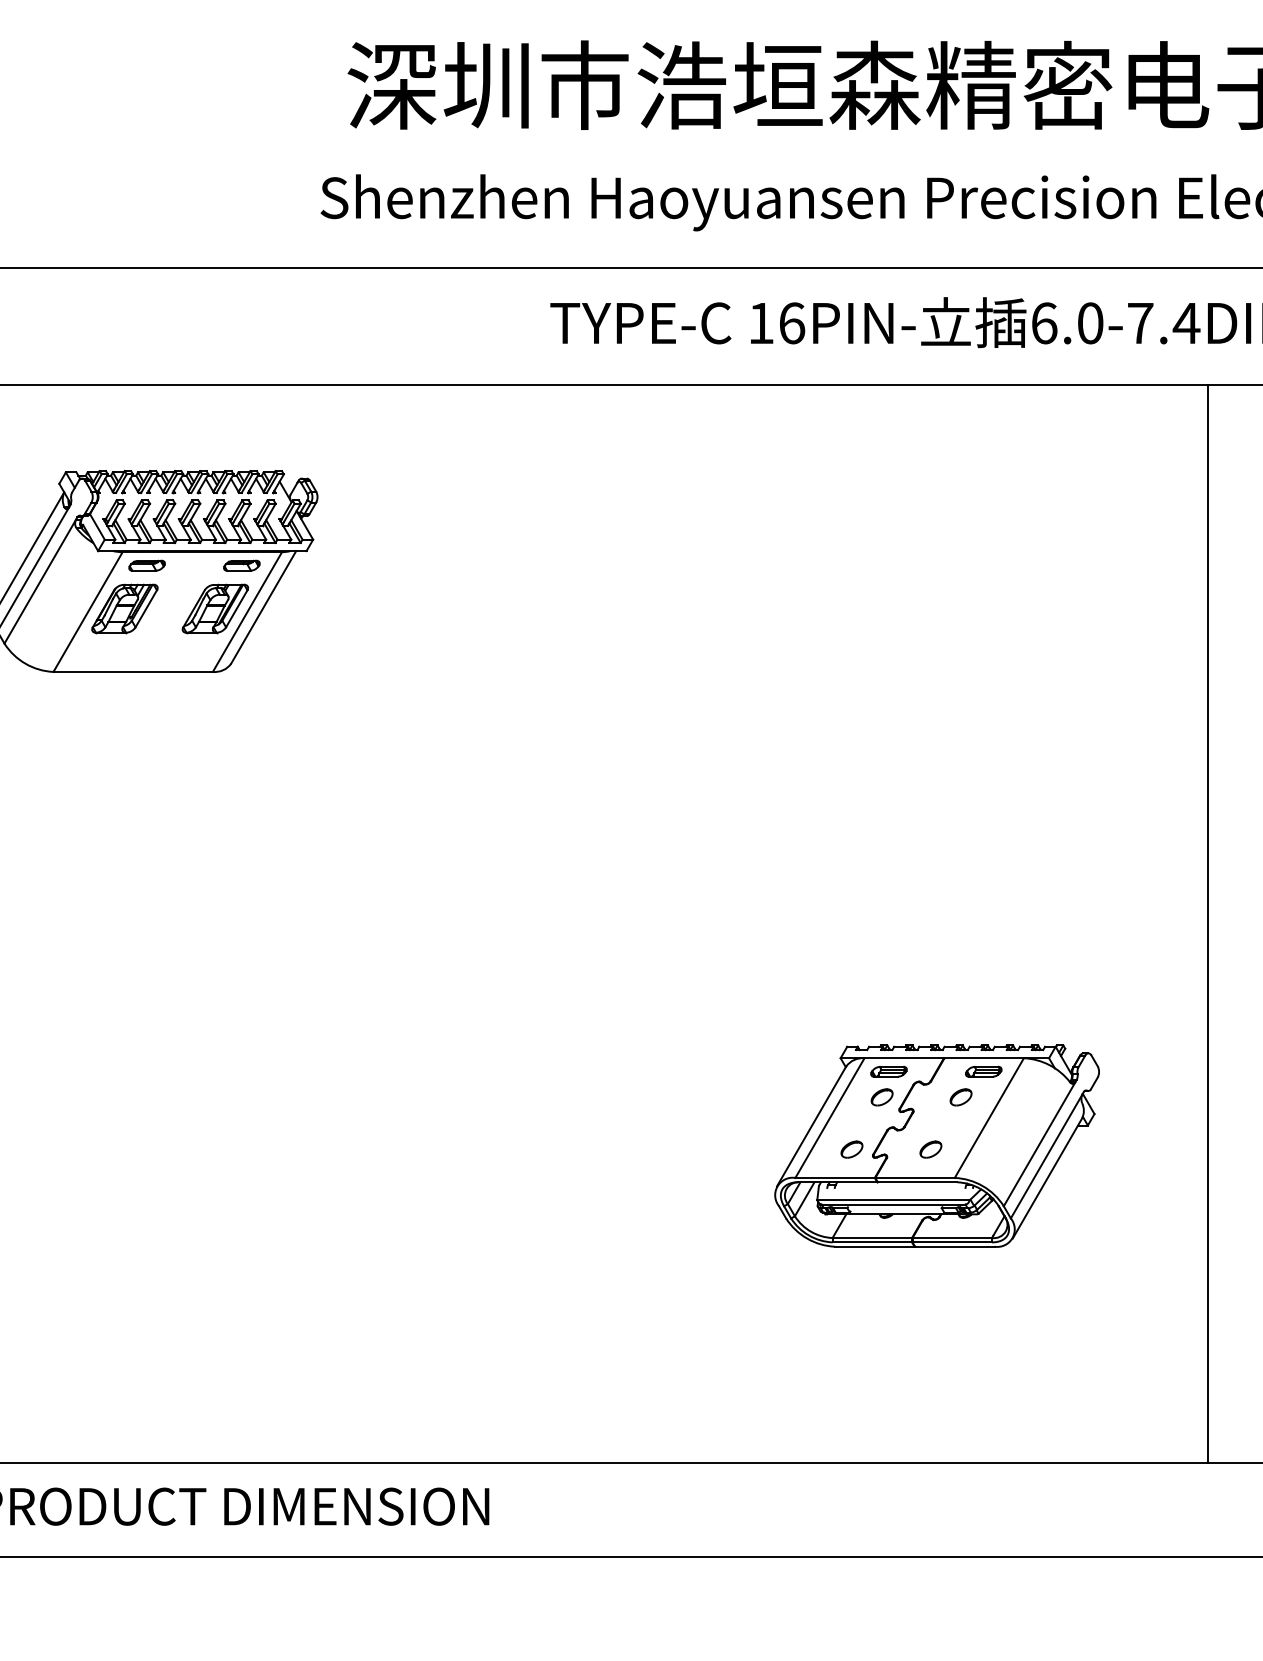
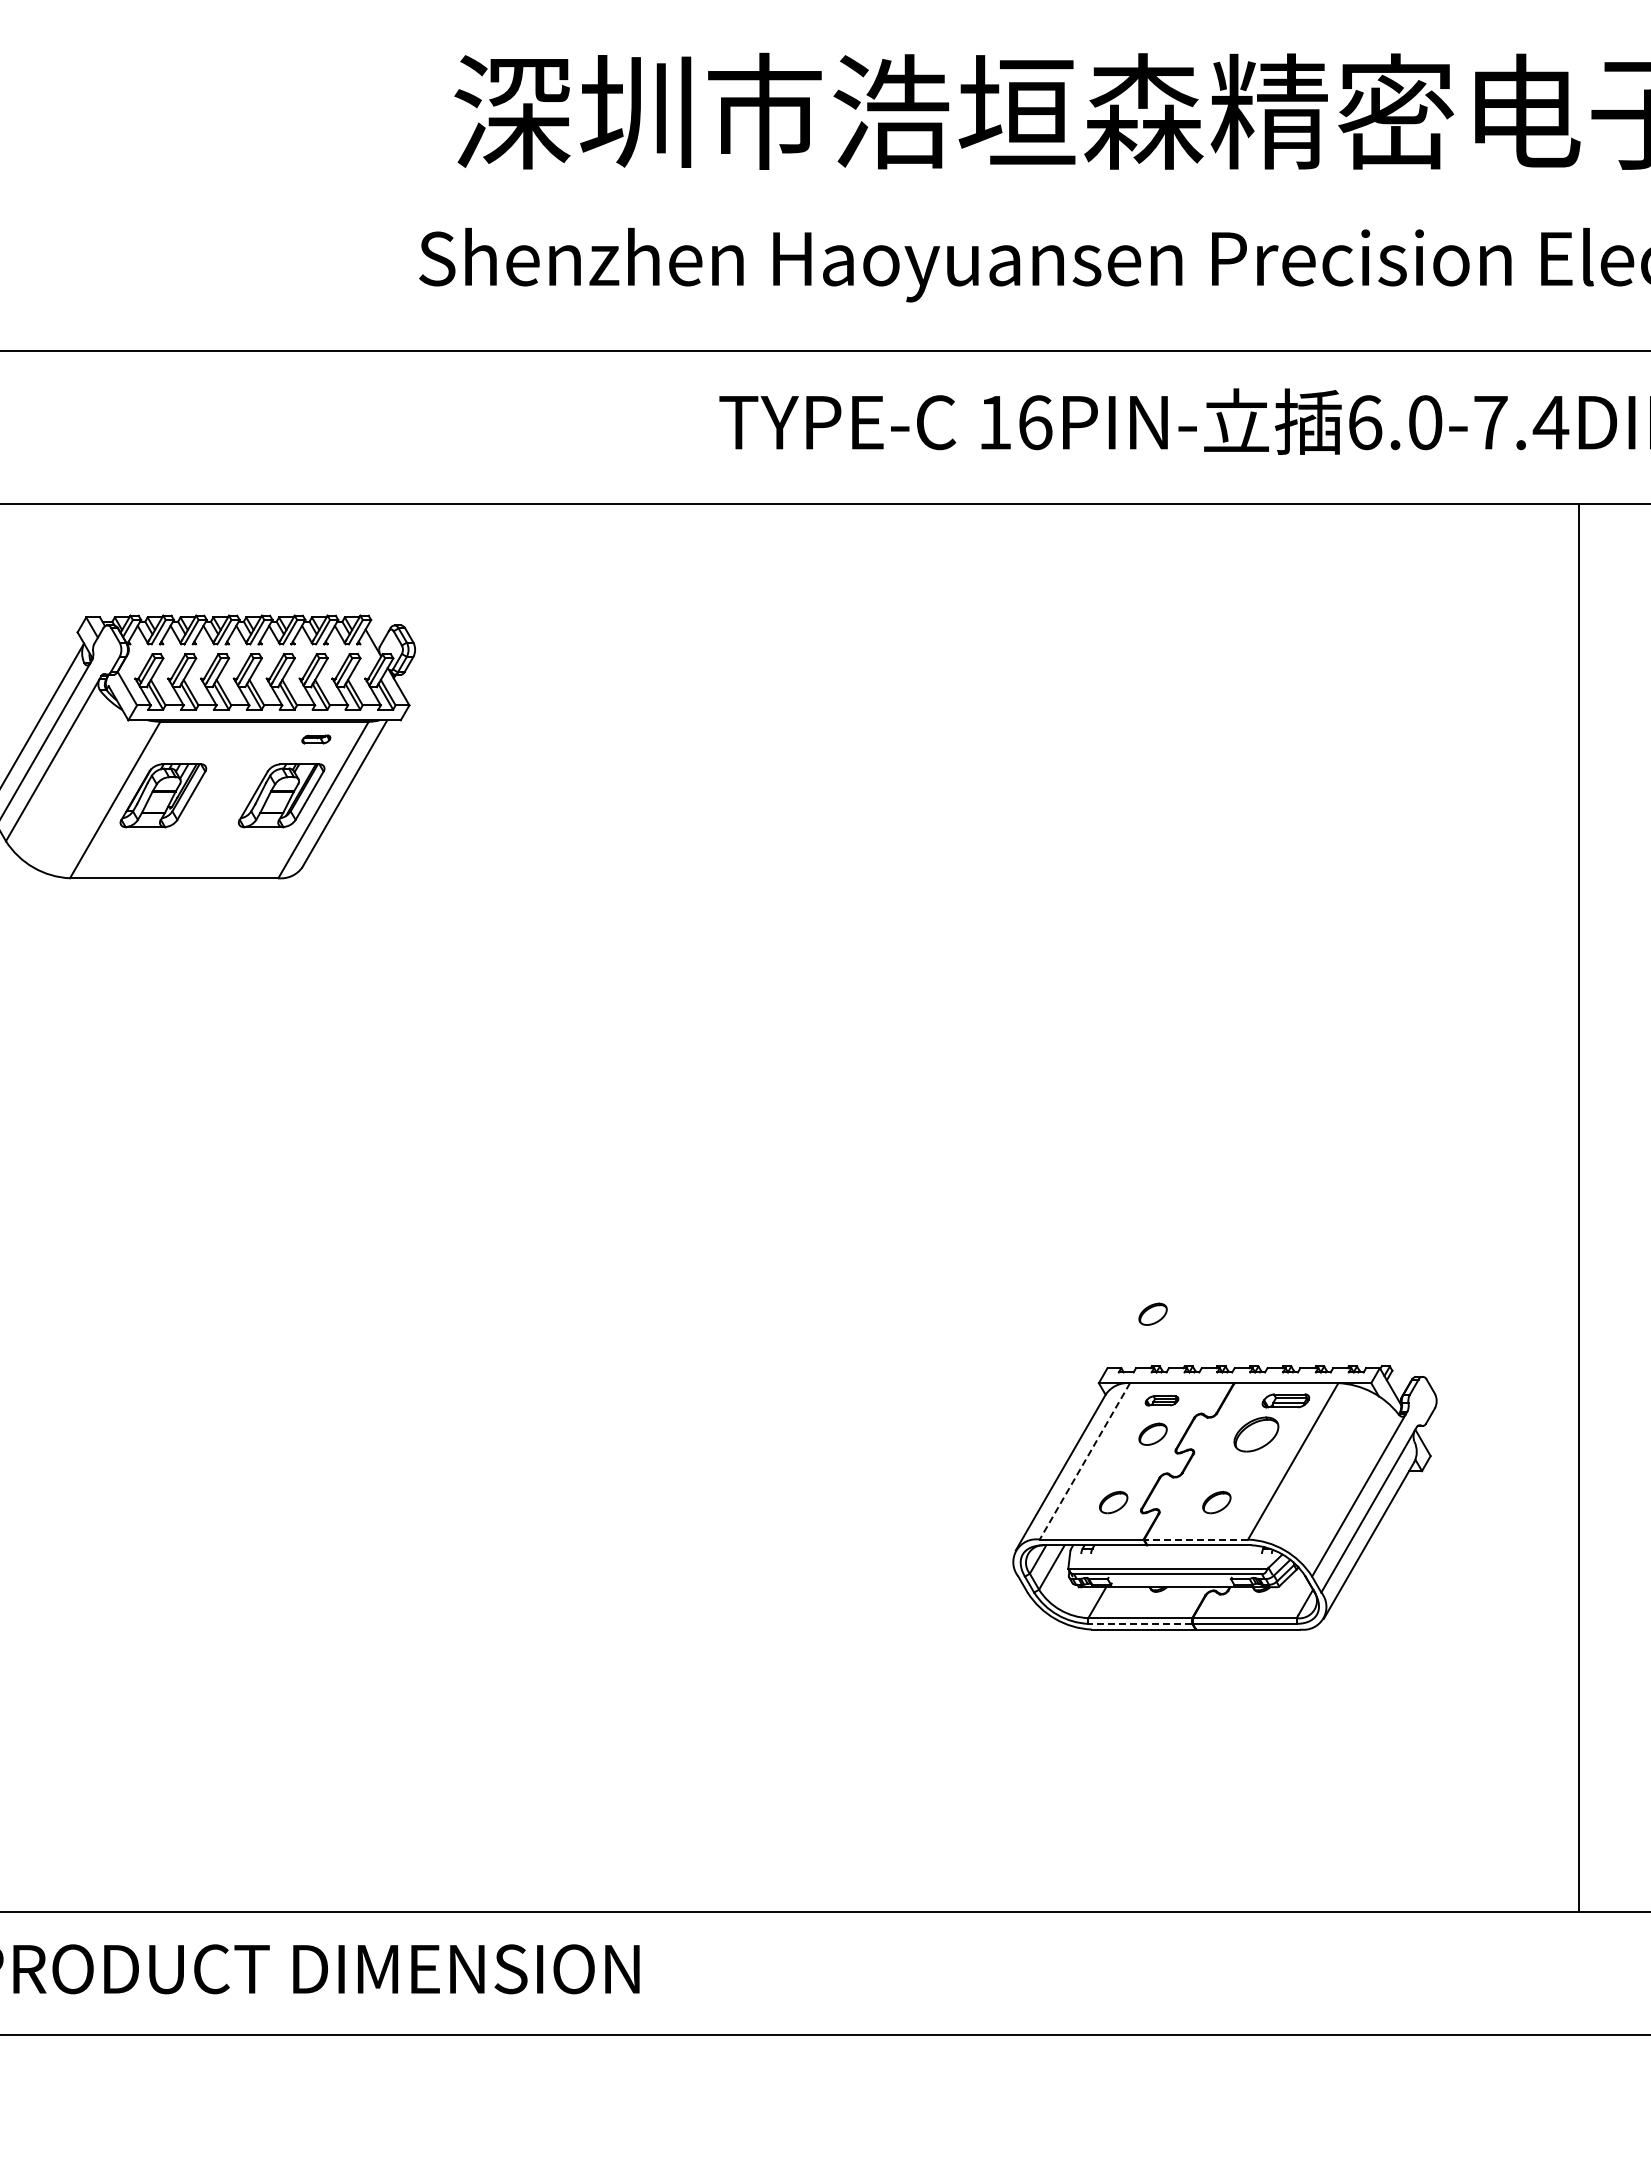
part: (147, 565) -> (192, 739), removed
part: (242, 565) -> (316, 739), size x0.6
part: (881, 1004) -> (1152, 1313), added
part: (888, 1071) -> (1161, 1400), size x0.7
part: (960, 1096) -> (1255, 1433), size x1.6
line: (829, 1118) -> (1084, 1461), solid -> dashed
line: (915, 1177) -> (1196, 1539), solid -> dashed
line: (872, 1242) -> (1140, 1623), solid -> dashed

